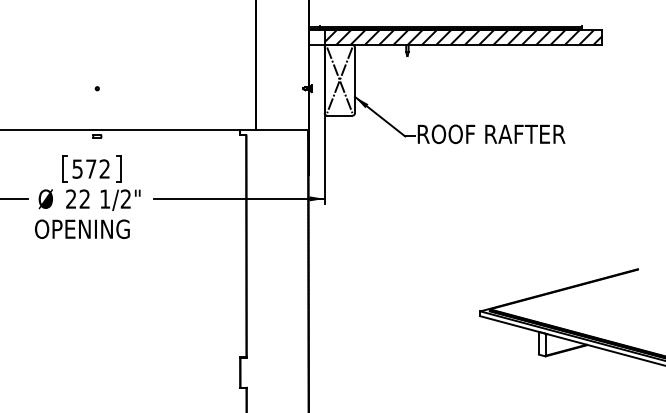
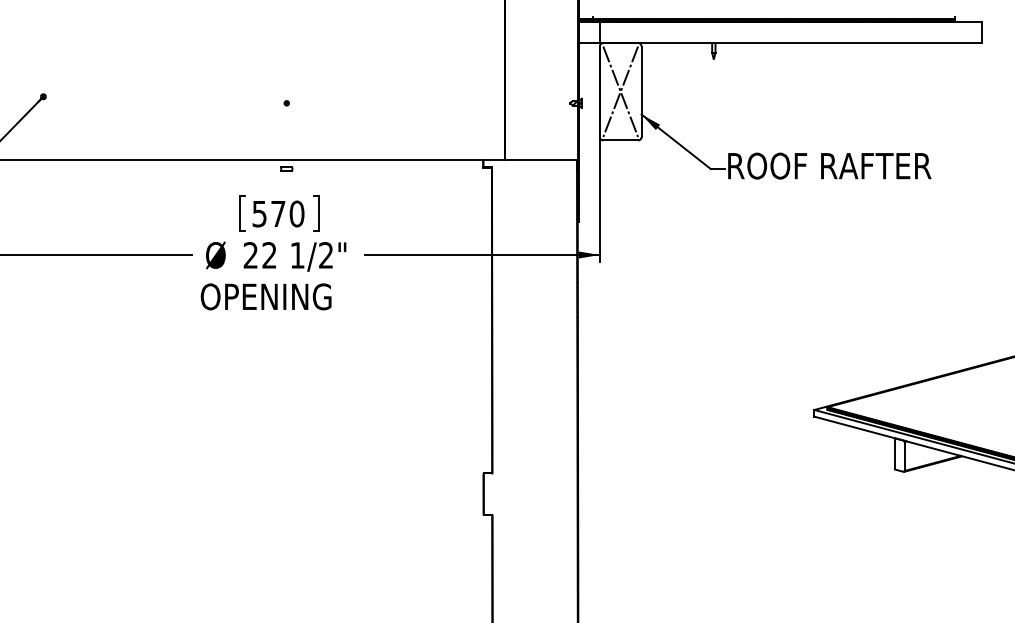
hatch: (463, 37) -> (790, 32), removed
text: (104, 168) -> (296, 213), 572 -> 570

